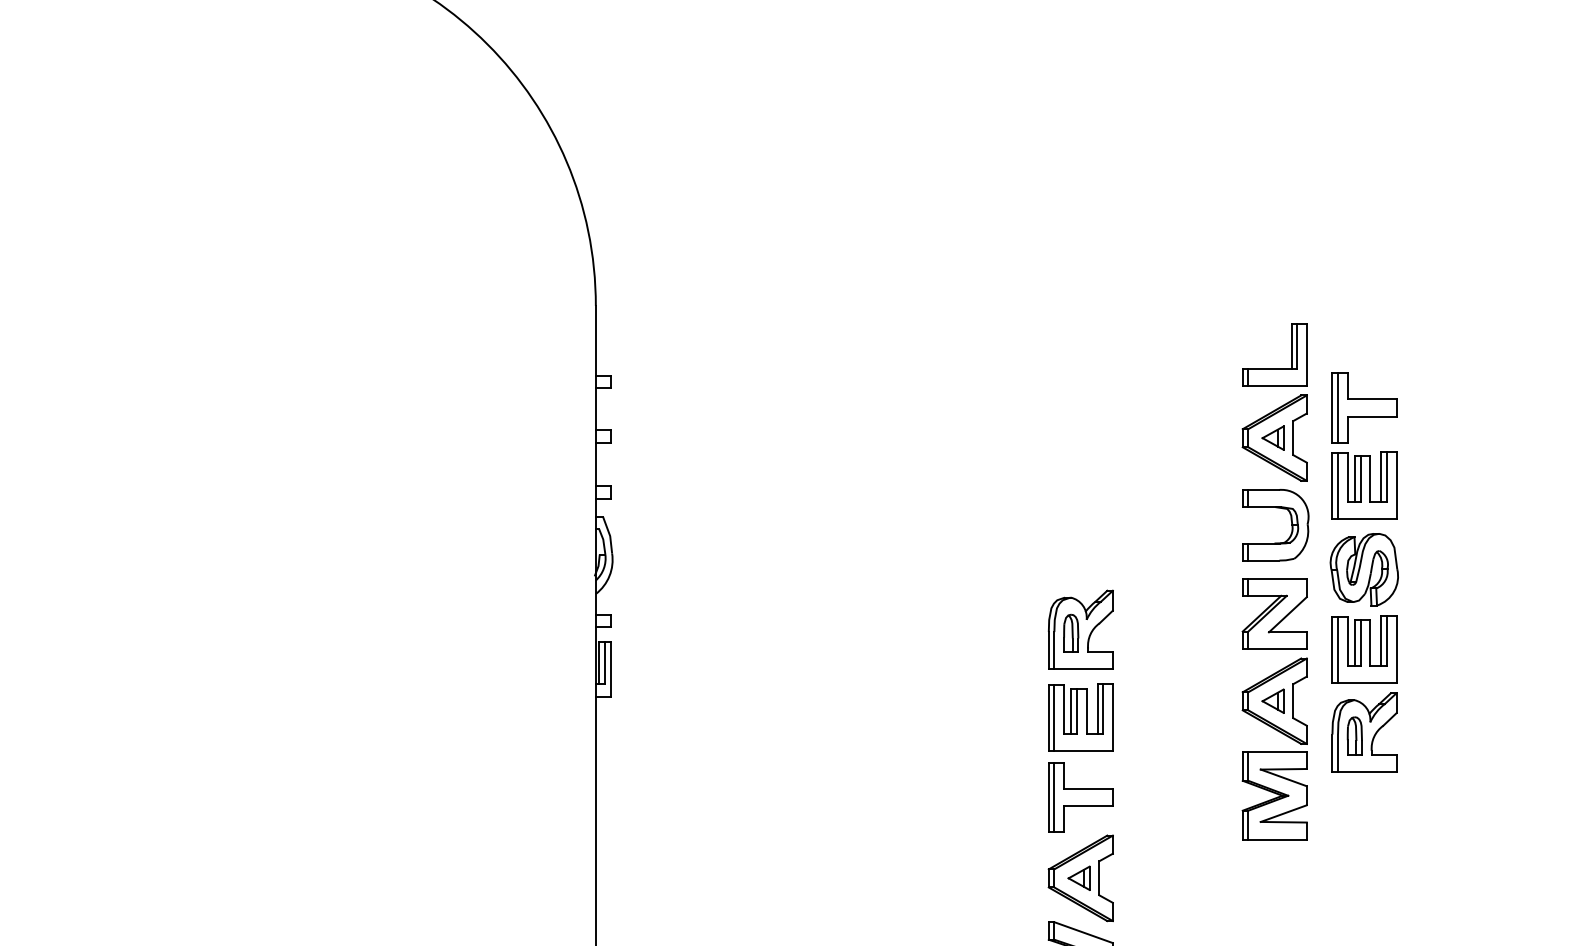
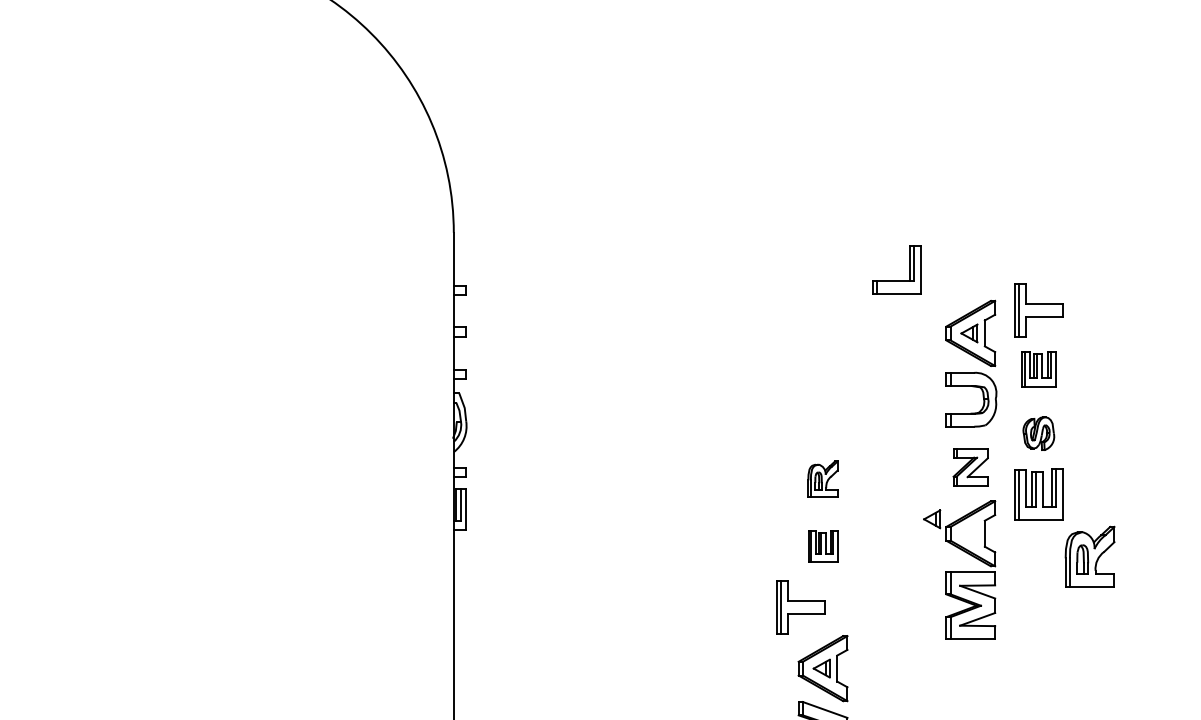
part: (1274, 368) -> (896, 280), moved
part: (1364, 485) -> (1039, 369), size x0.7
part: (1363, 569) -> (1038, 433), size x0.6
part: (1274, 613) -> (970, 466), size x0.7
part: (1080, 629) -> (822, 479), size x0.6
part: (1272, 700) -> (931, 518), moved
part: (1080, 717) -> (822, 546), size x0.6
part: (1364, 732) -> (1090, 556), moved
part: (1080, 797) -> (800, 607), moved

